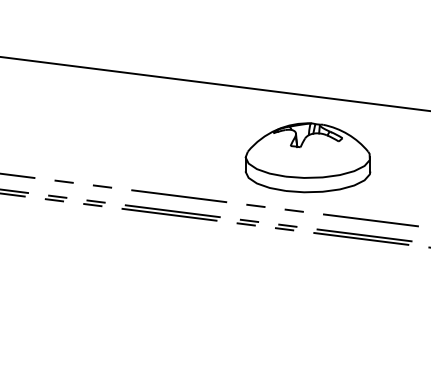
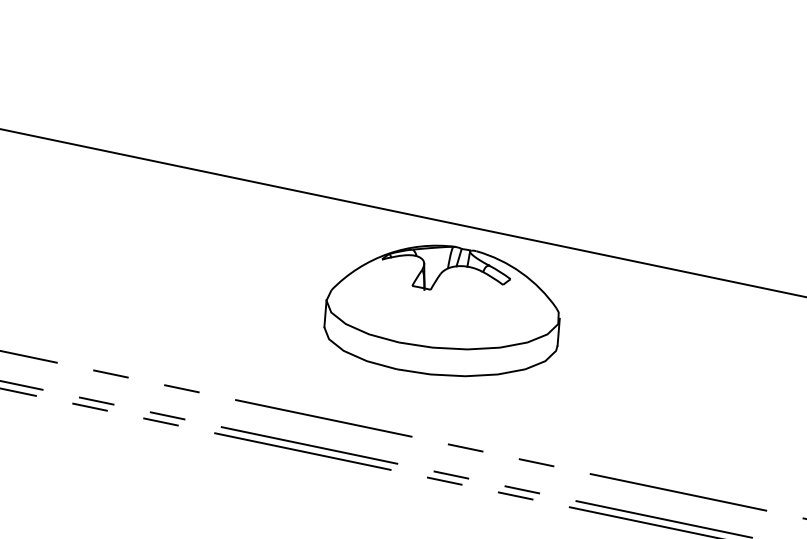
part: (307, 157) -> (442, 309), moved

